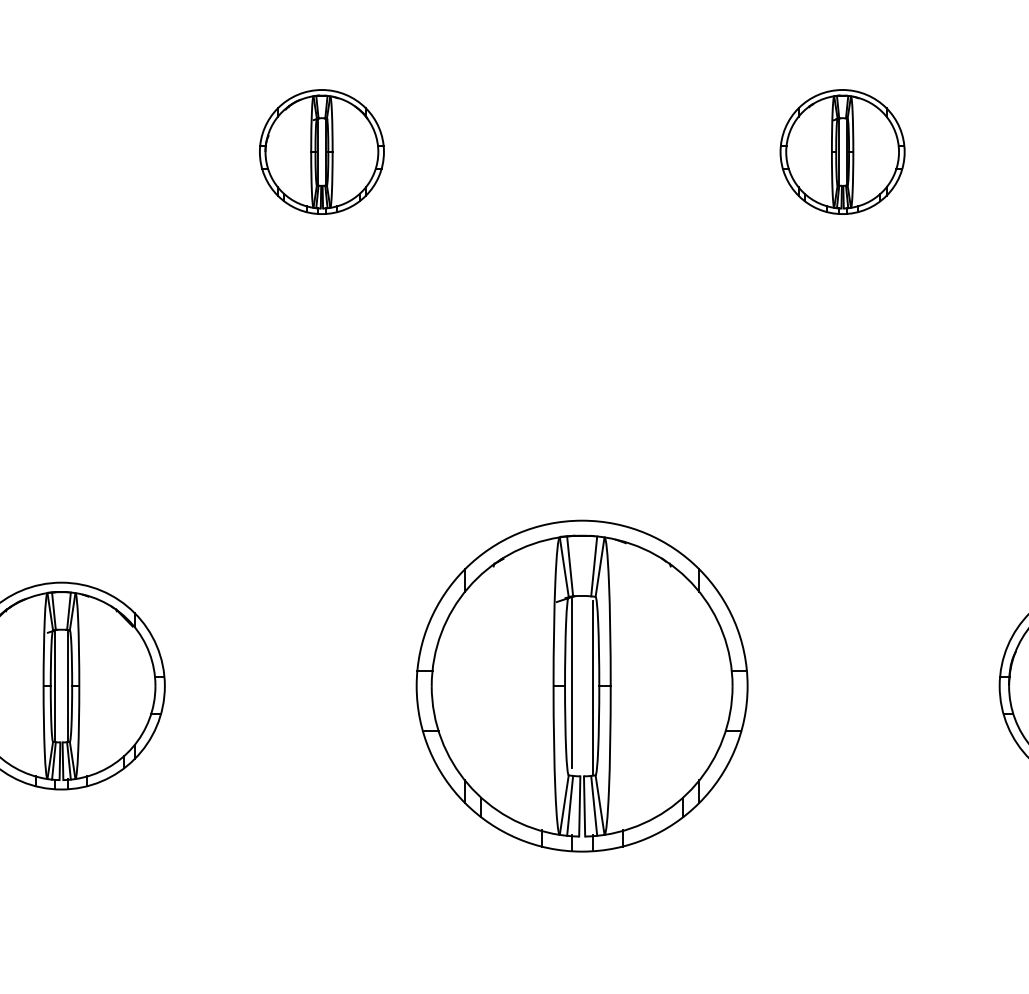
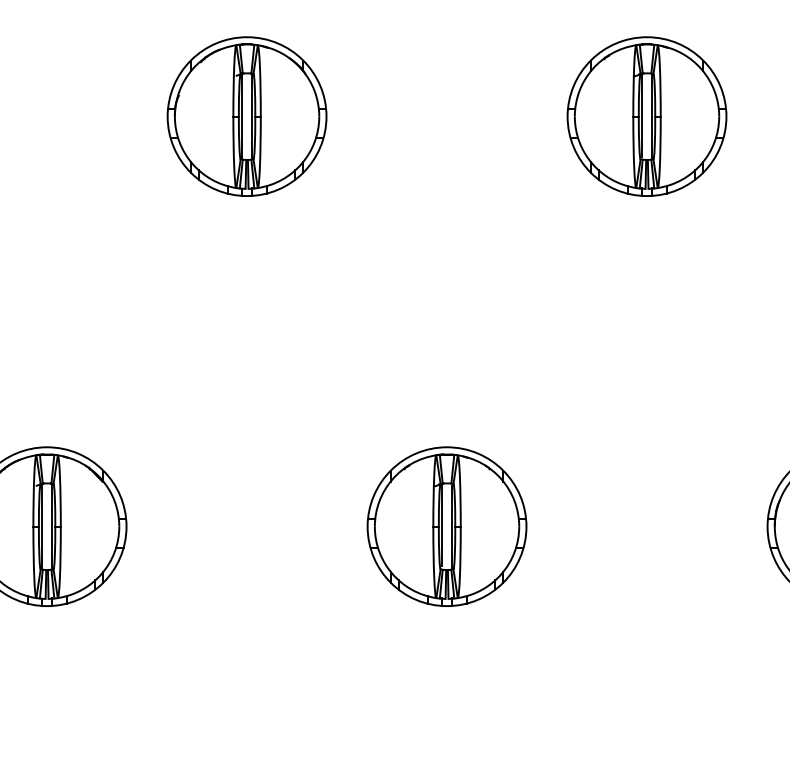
part: (321, 151) -> (246, 116), size x1.67
part: (842, 151) -> (646, 116), size x1.67
part: (582, 685) -> (447, 526), size x0.62

